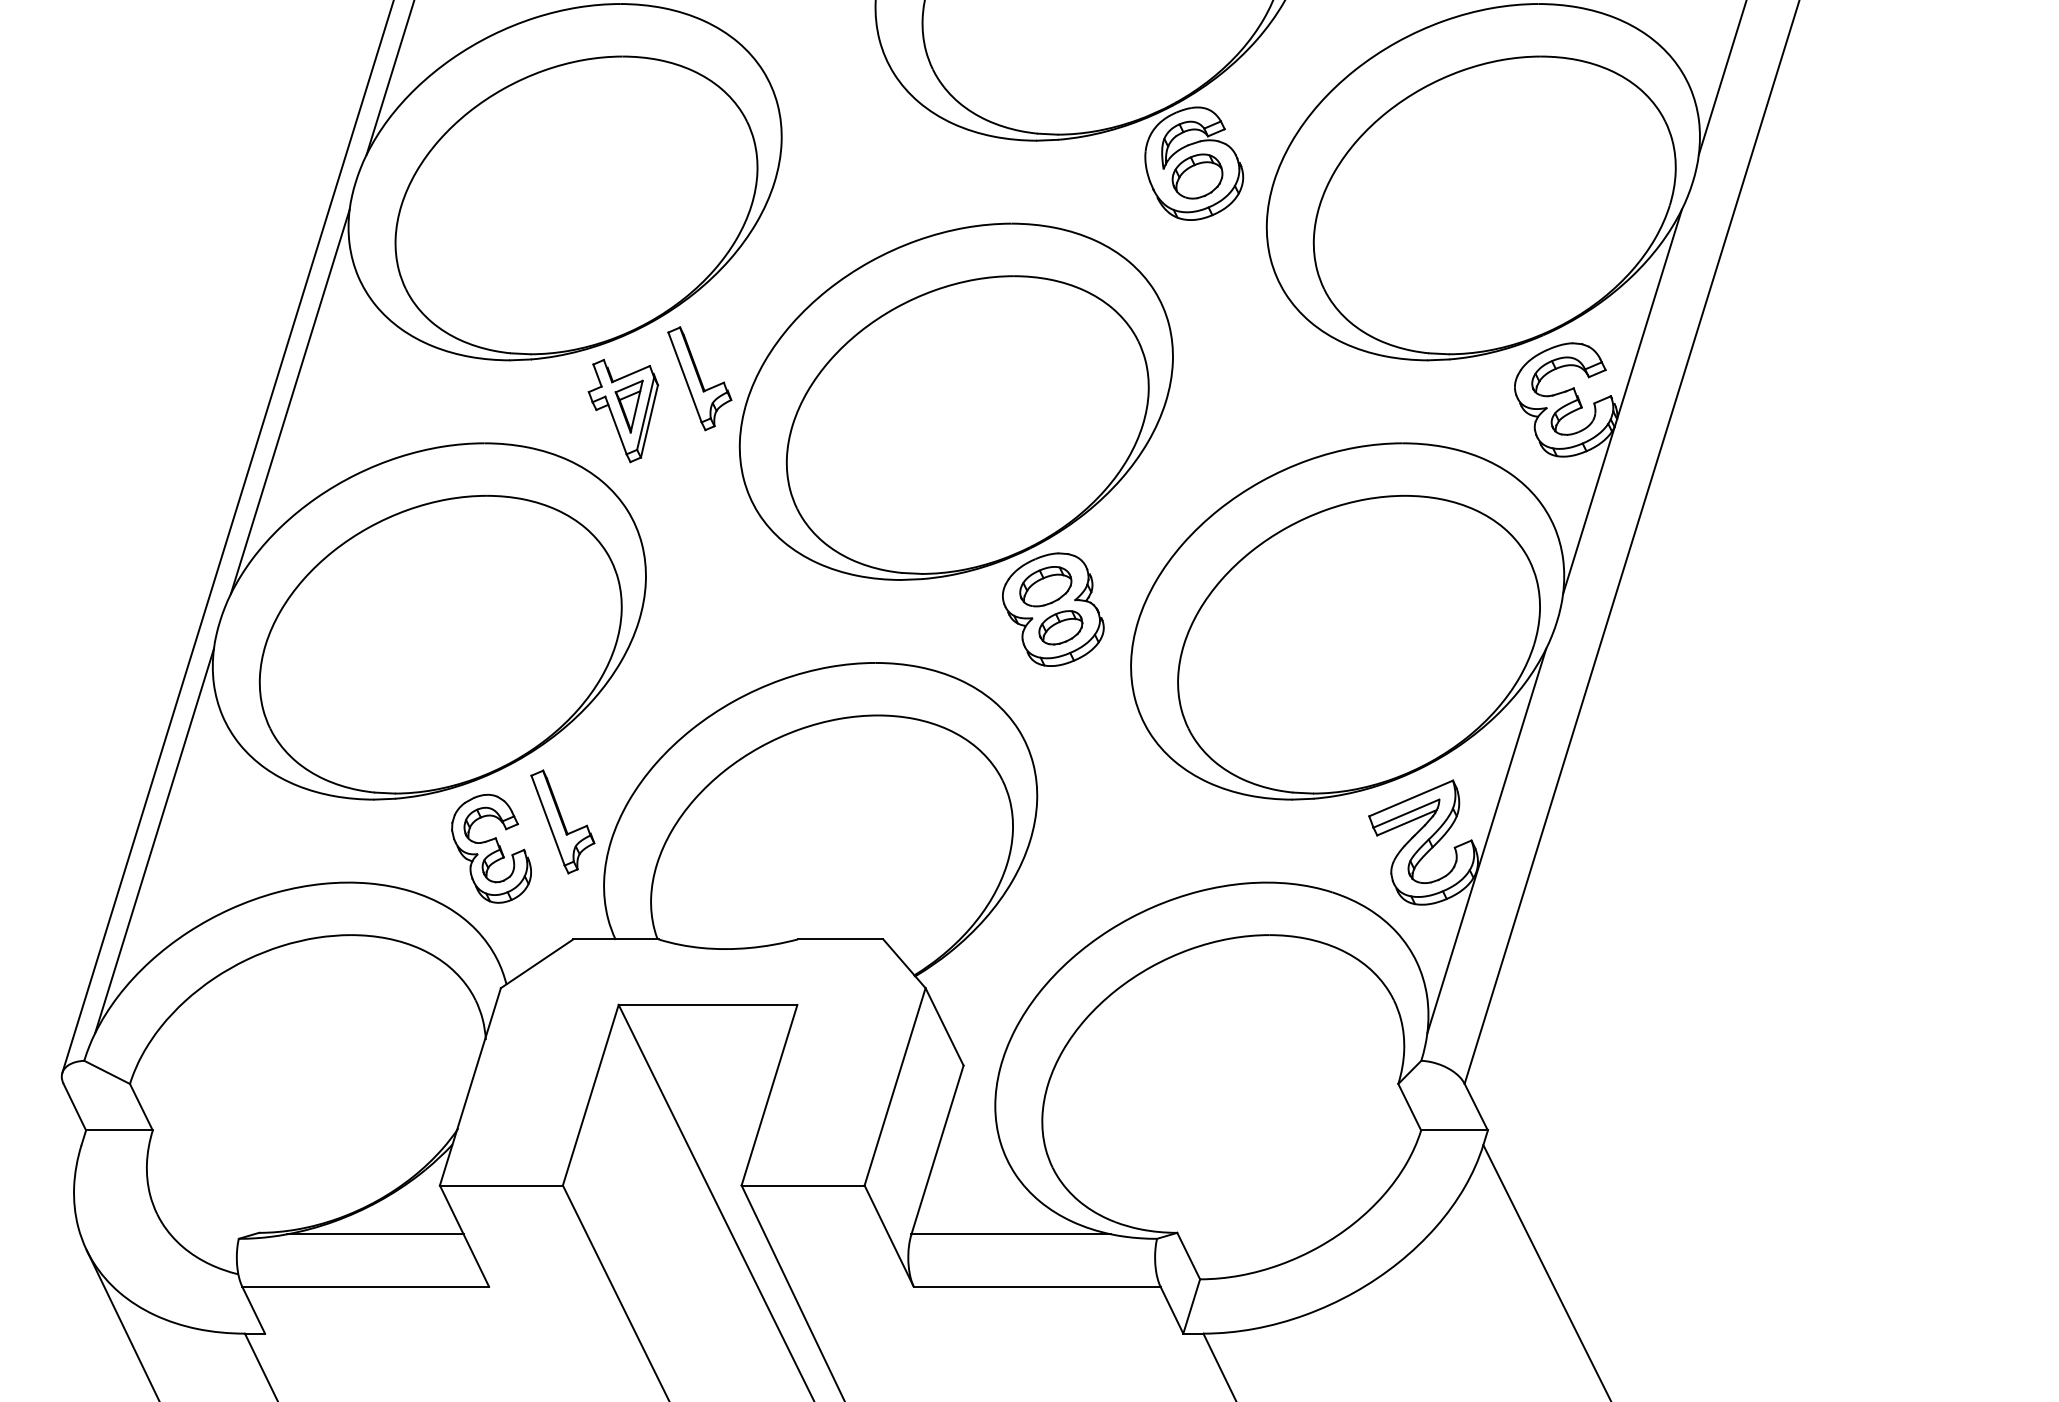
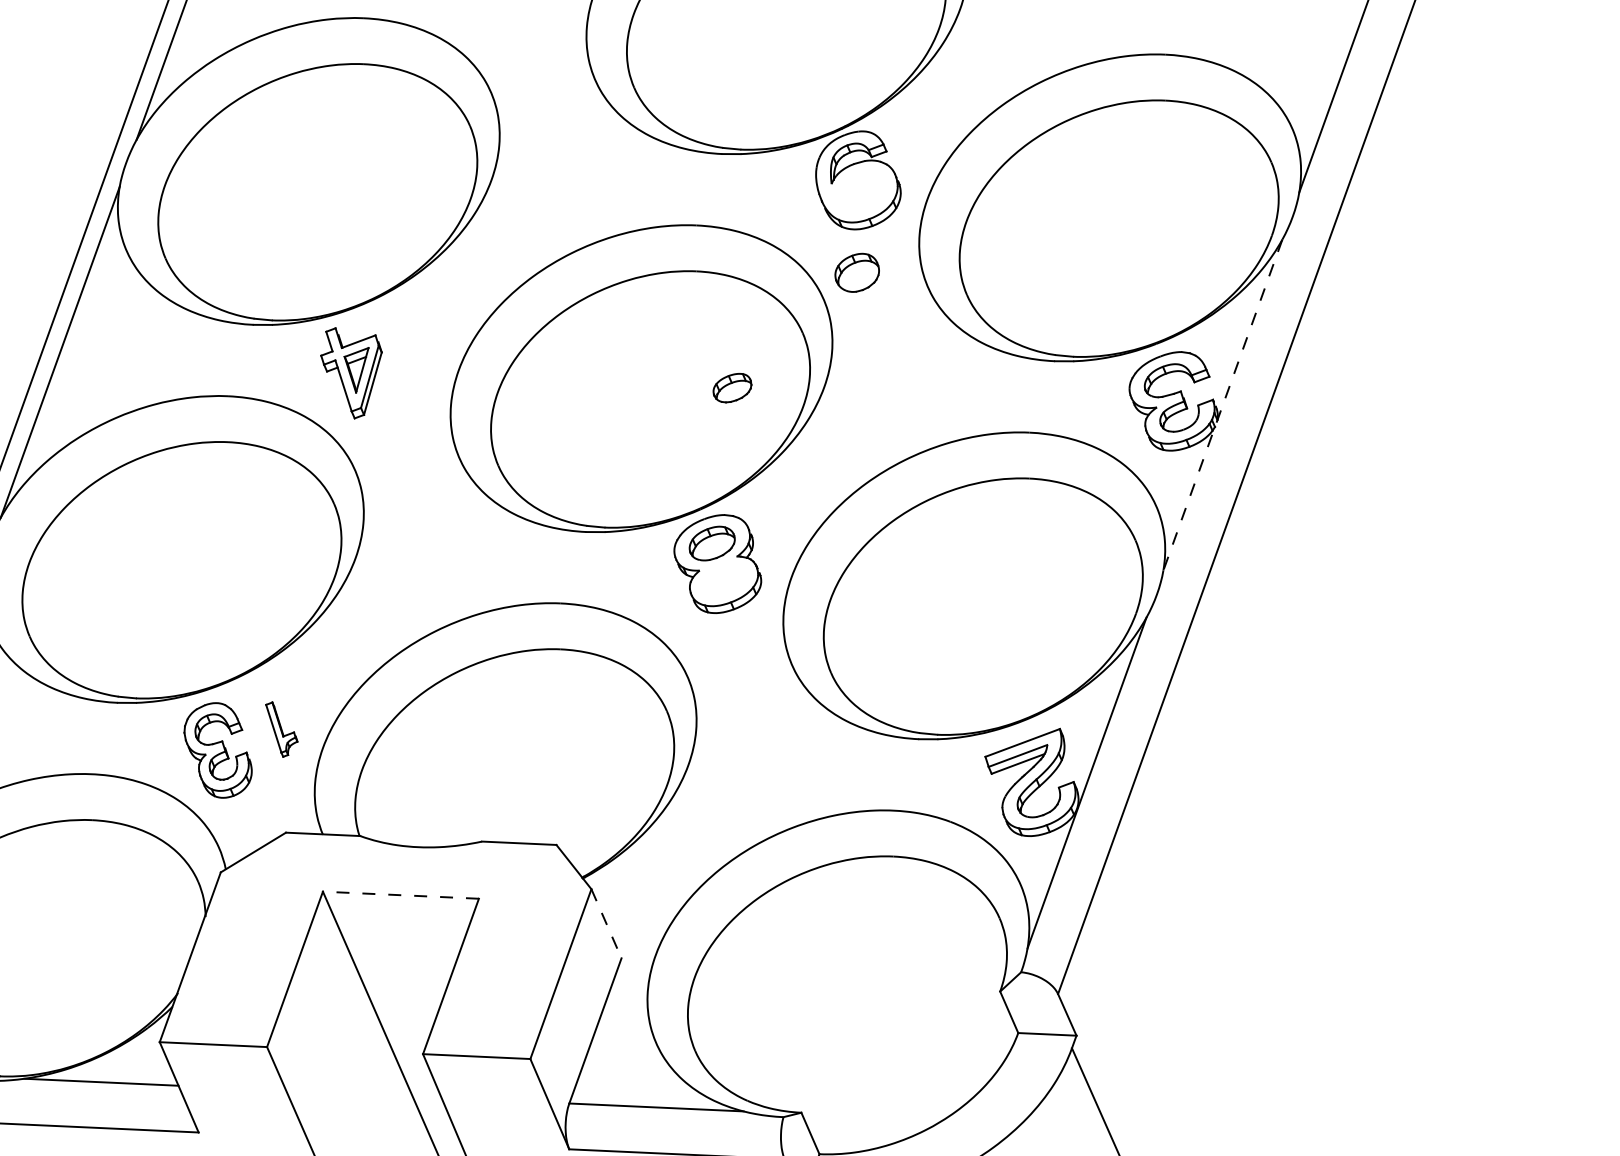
part: (1197, 176) -> (857, 272), moved
part: (699, 378) -> (418, 348), removed
line: (1622, 402) -> (1222, 405), solid -> dashed
part: (1060, 627) -> (732, 387), moved
part: (562, 821) -> (281, 729), size x0.6
line: (707, 1004) -> (400, 894), solid -> dashed
line: (944, 1027) -> (606, 924), solid -> dashed

